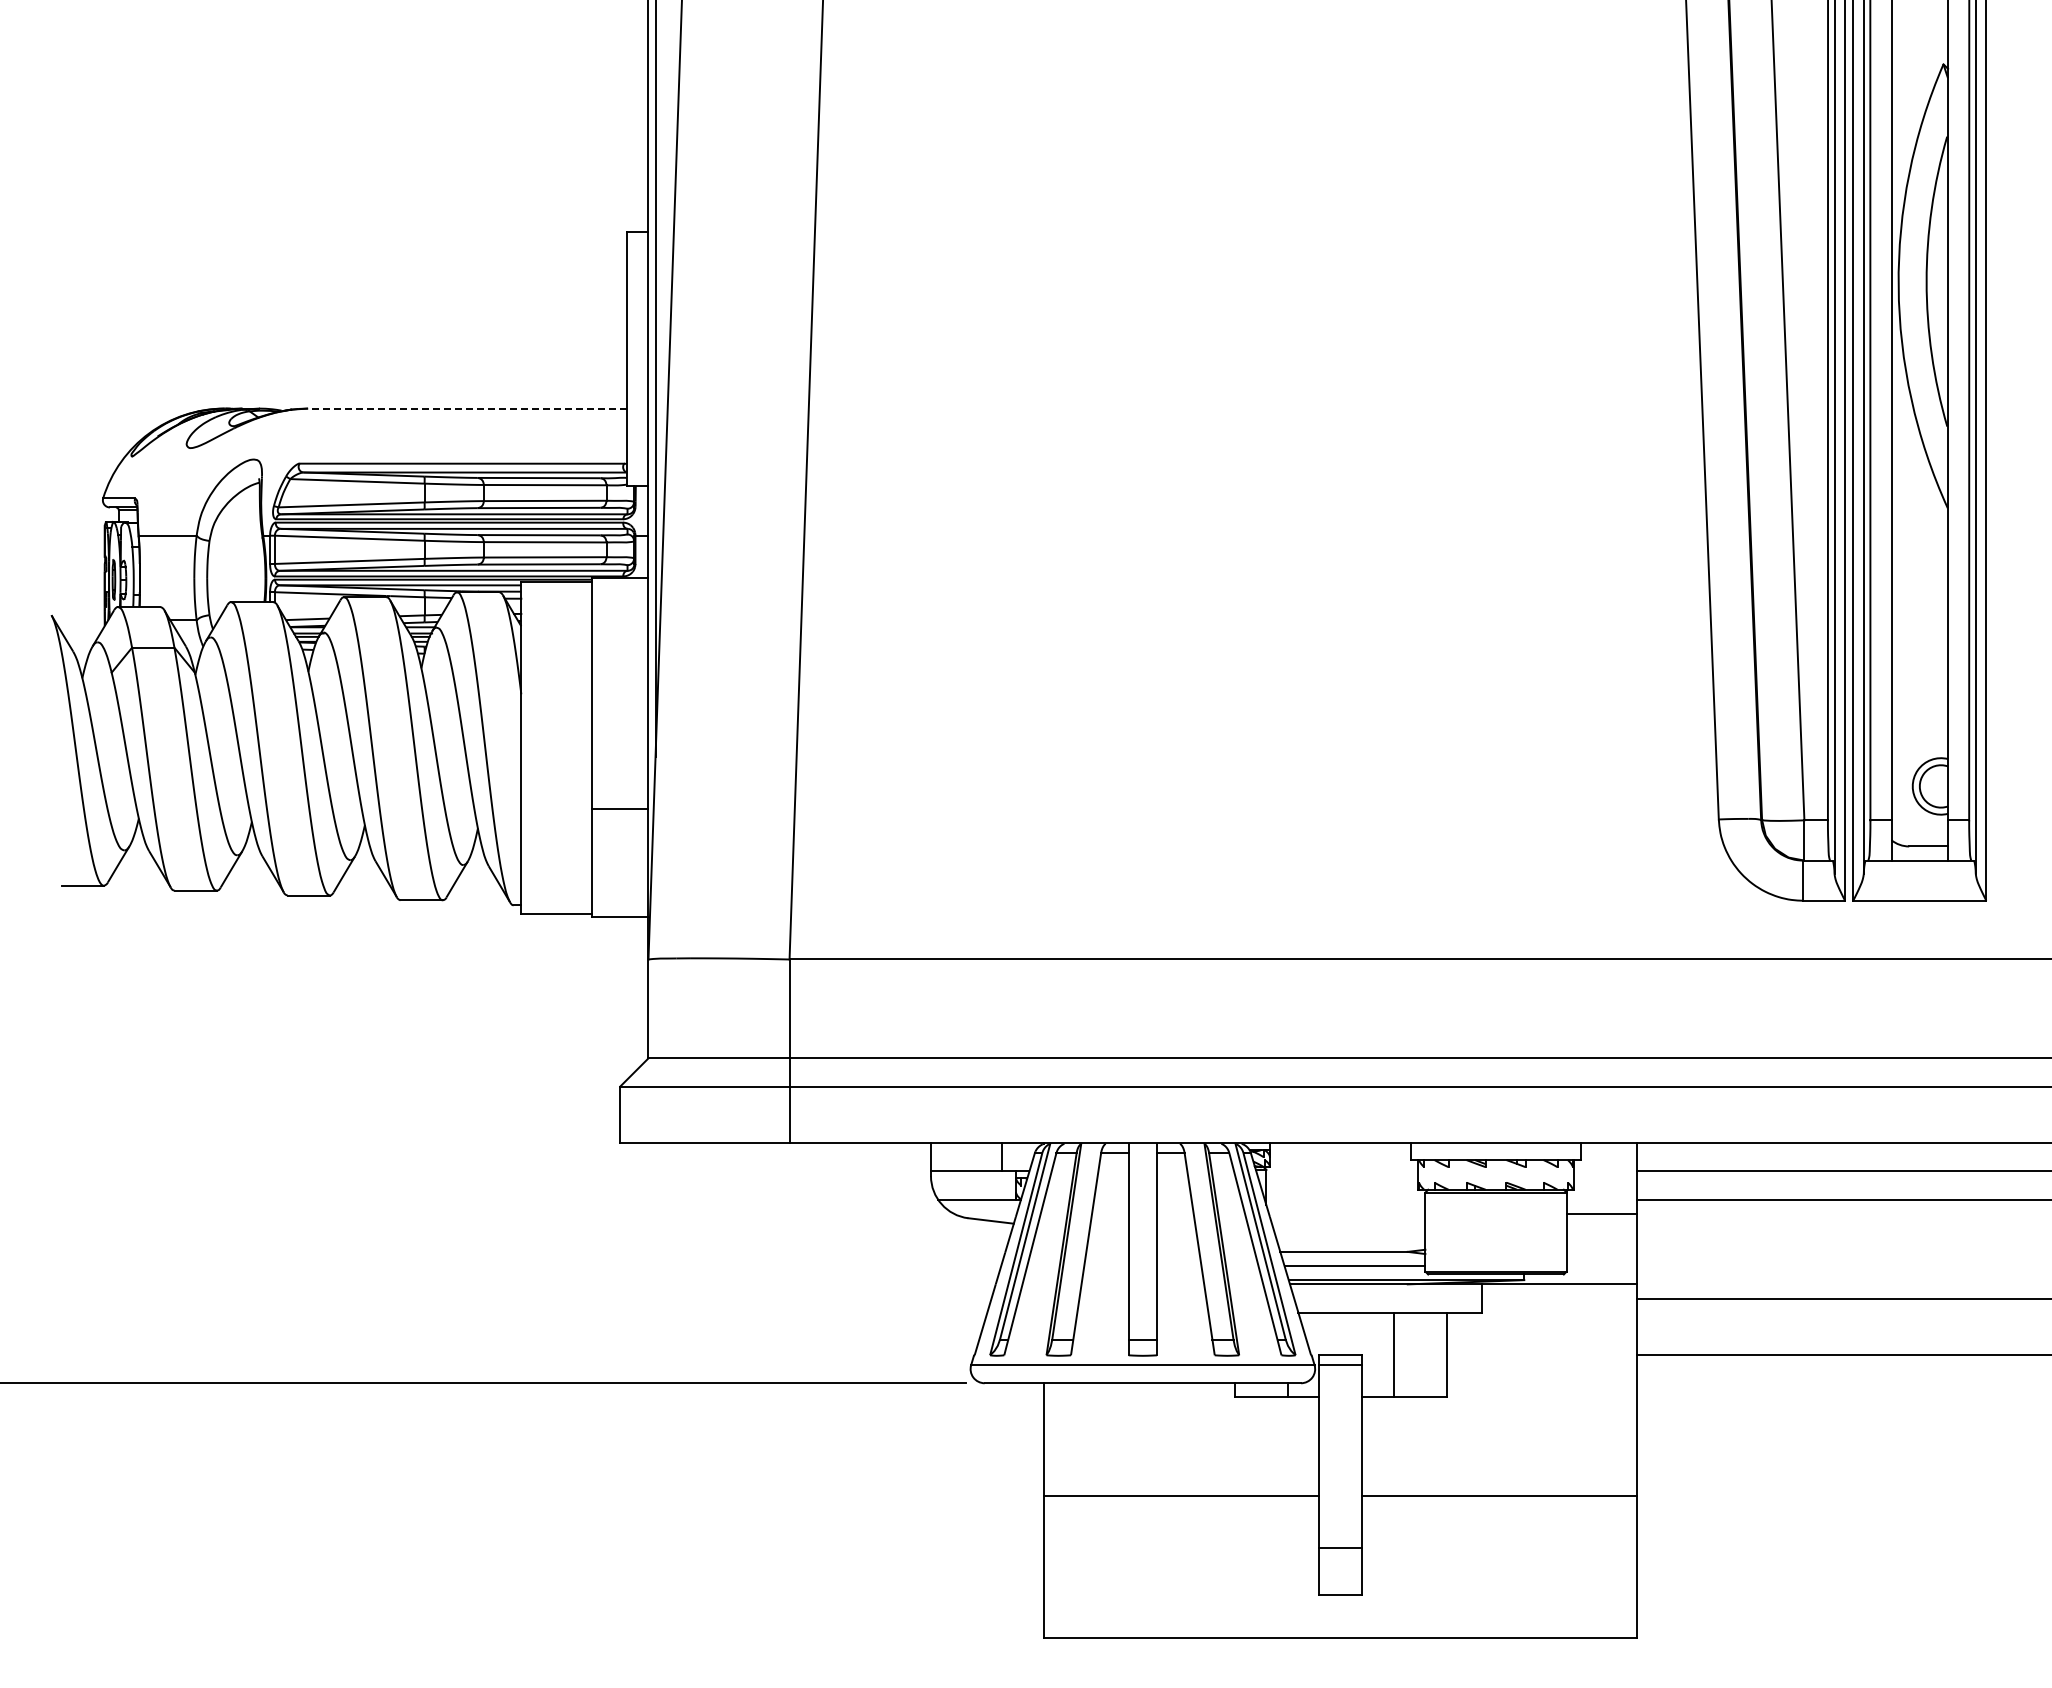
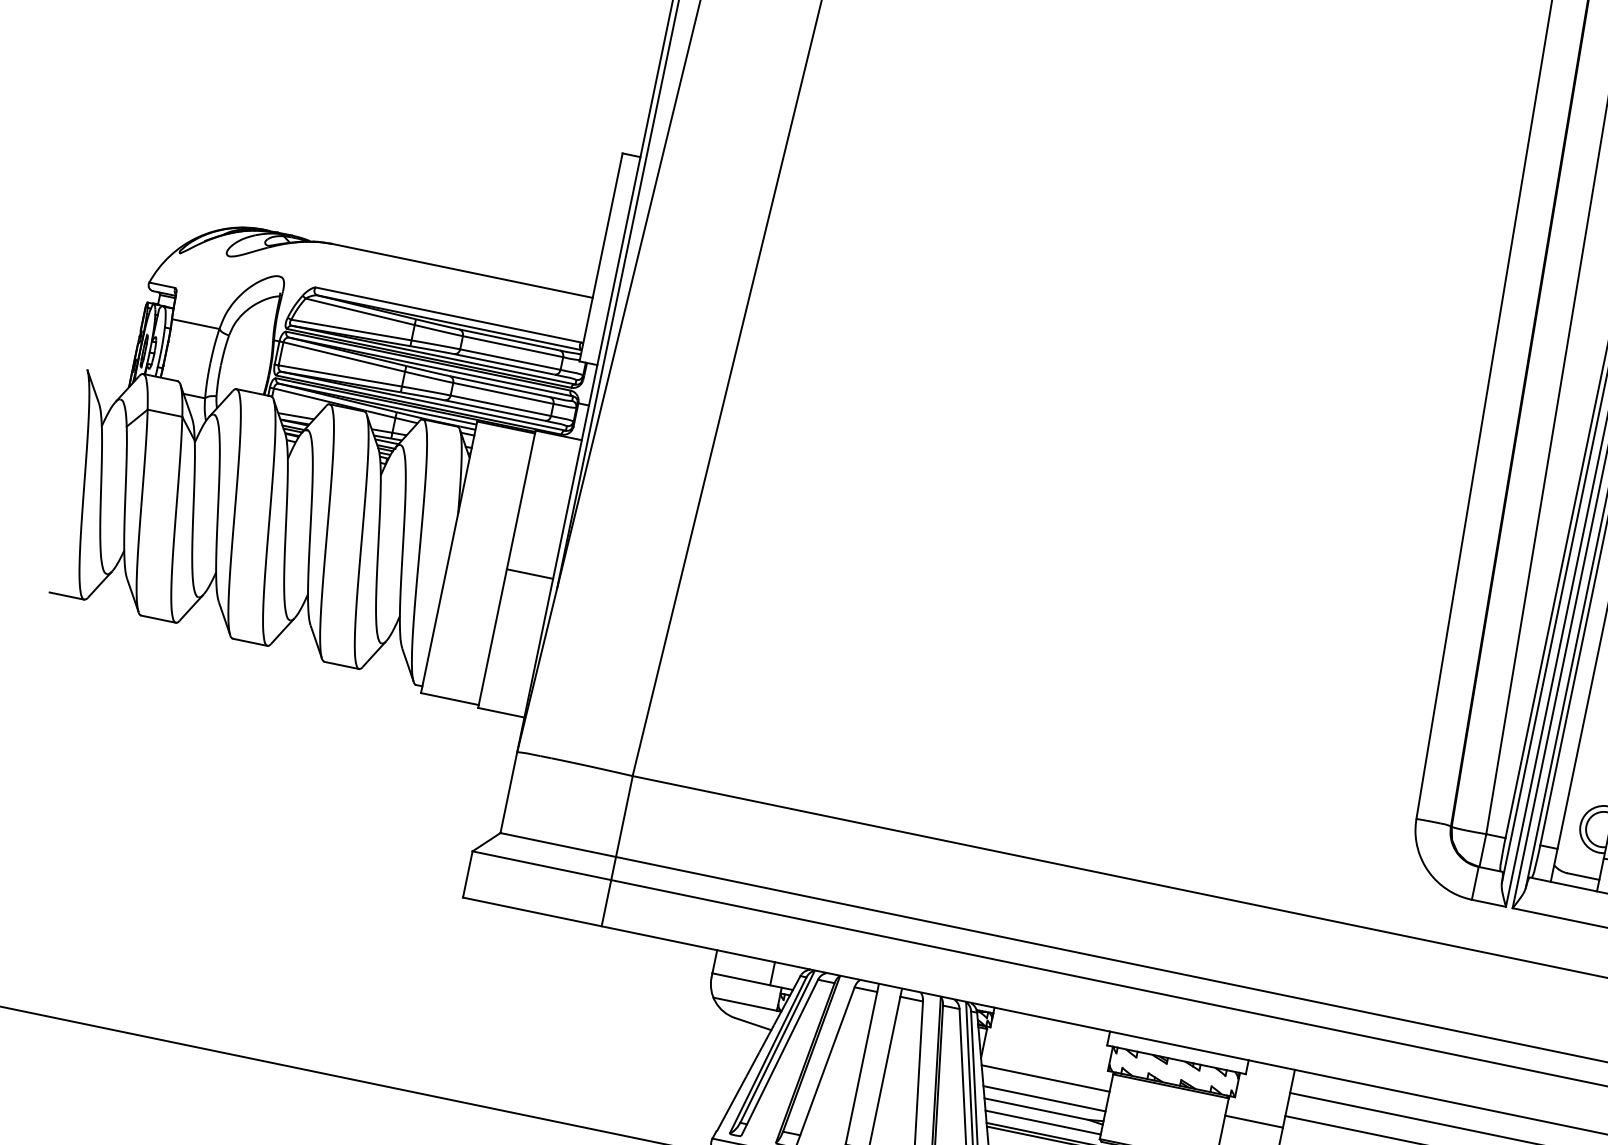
line: (466, 408) -> (461, 270), dashed -> solid
line: (619, 808) -> (529, 573), moved
line: (1346, 1213) -> (1045, 1078), added
line: (1350, 1237) -> (1044, 1098), added

